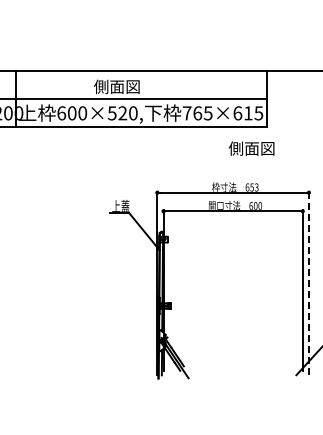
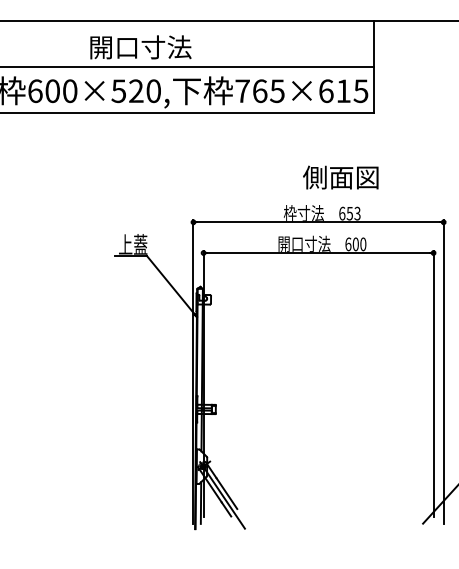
text: (125, 86) -> (140, 46), 側面図 -> 開口寸法
text: (251, 148) -> (340, 177), moved
line: (308, 283) -> (443, 372), dashed -> solid

